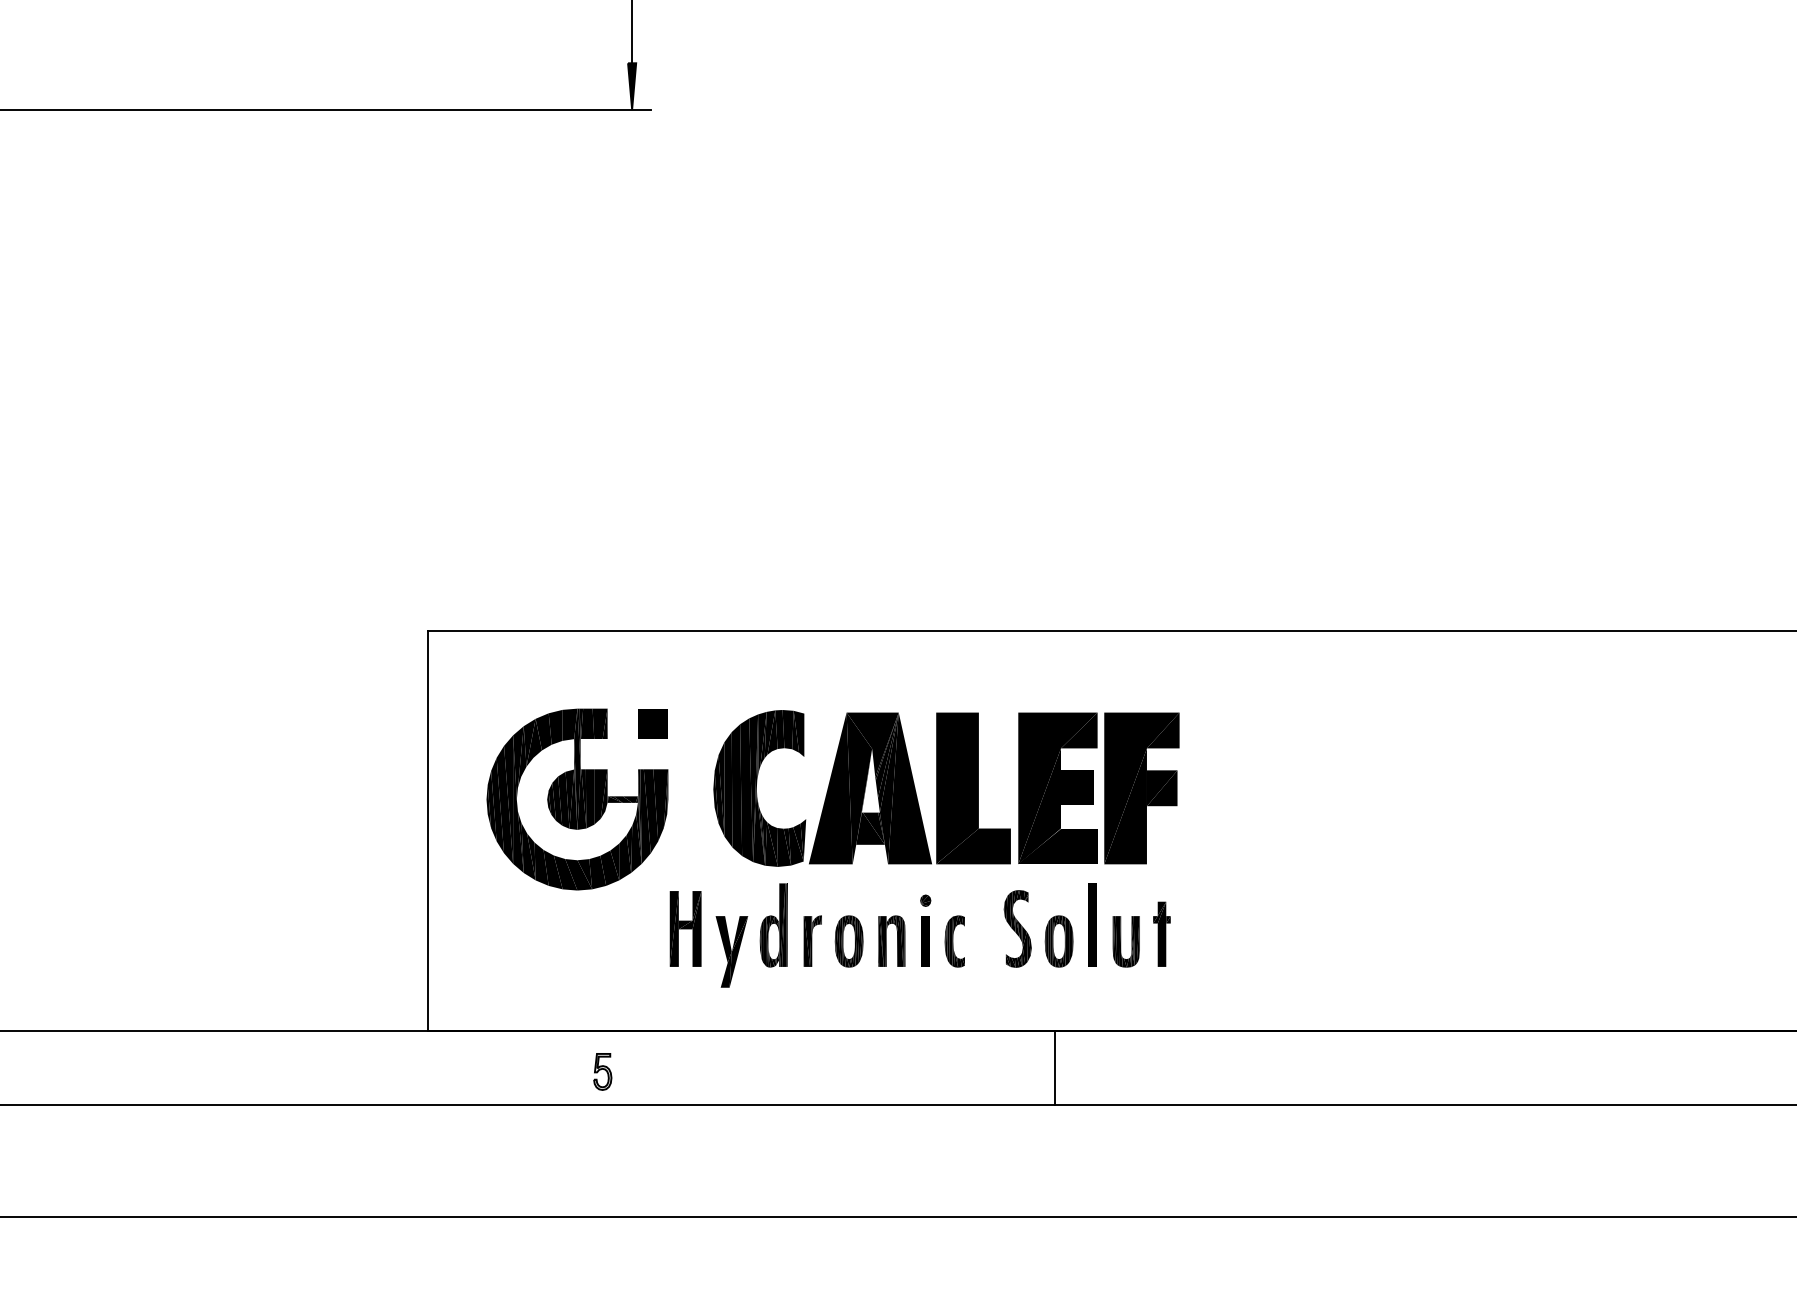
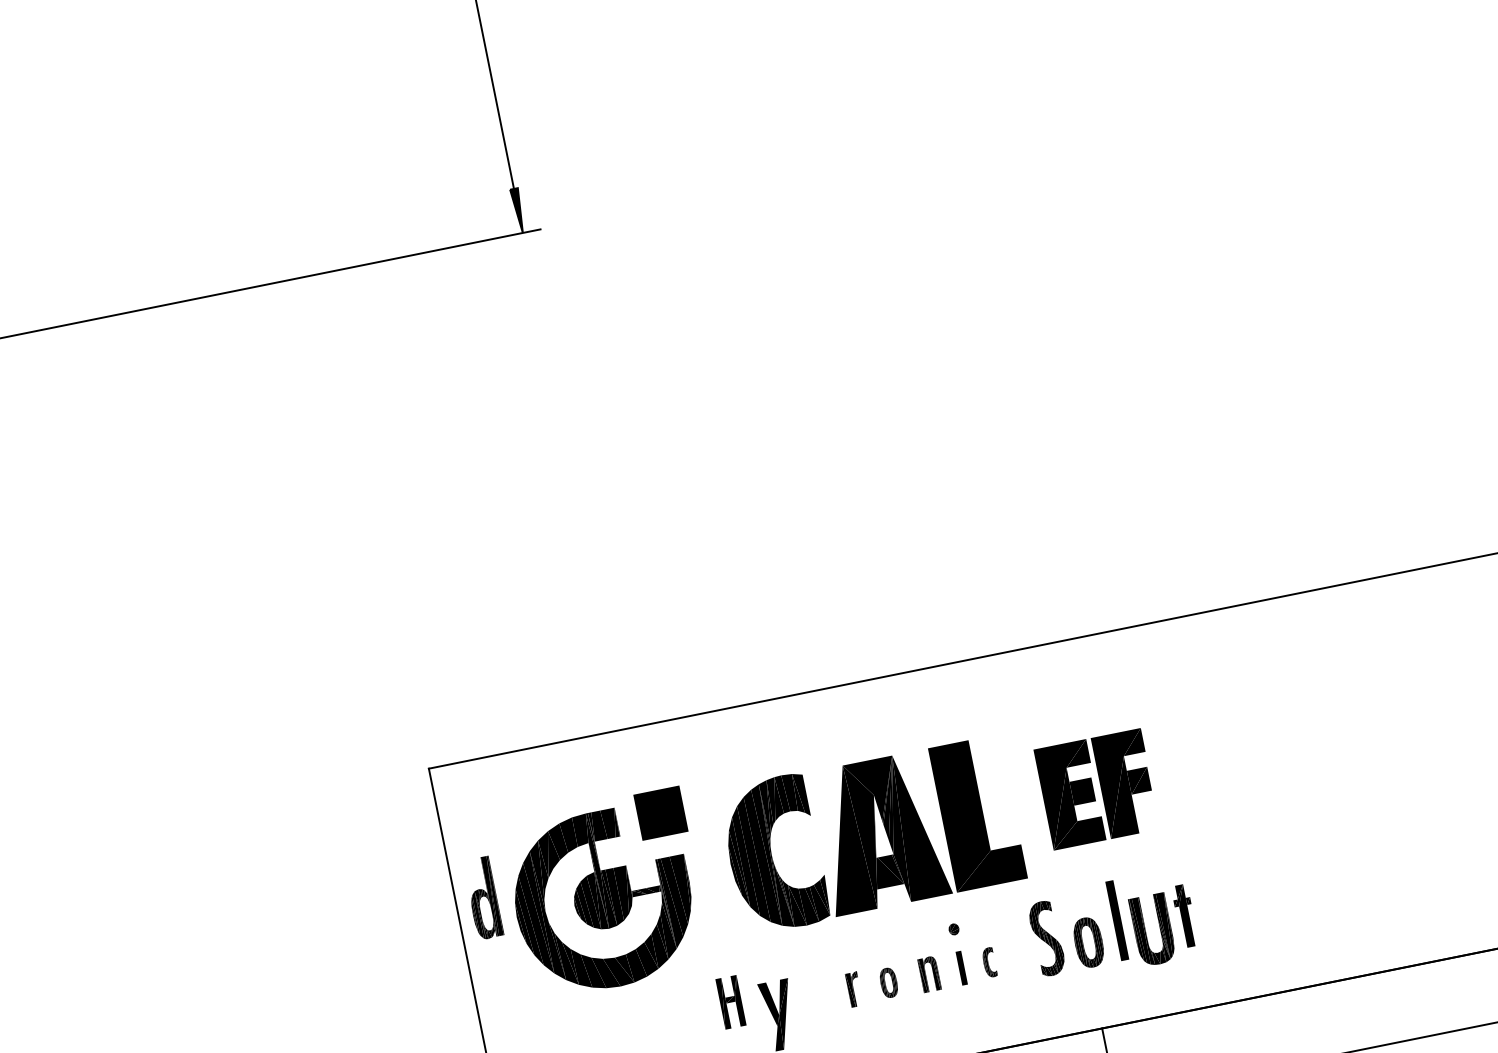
part: (652, 723) -> (660, 813), size x1.6
part: (1098, 788) -> (1096, 789), size x0.7
part: (773, 925) -> (483, 898), moved
part: (685, 928) -> (730, 1001), size x0.7
part: (812, 940) -> (853, 988), size x0.7
part: (891, 940) -> (929, 973), size x0.7
part: (848, 941) -> (888, 983), size x0.6
part: (925, 941) -> (961, 968), size x0.7
part: (954, 941) -> (989, 962), size x0.6
part: (1125, 941) -> (1151, 929), size x1.4

